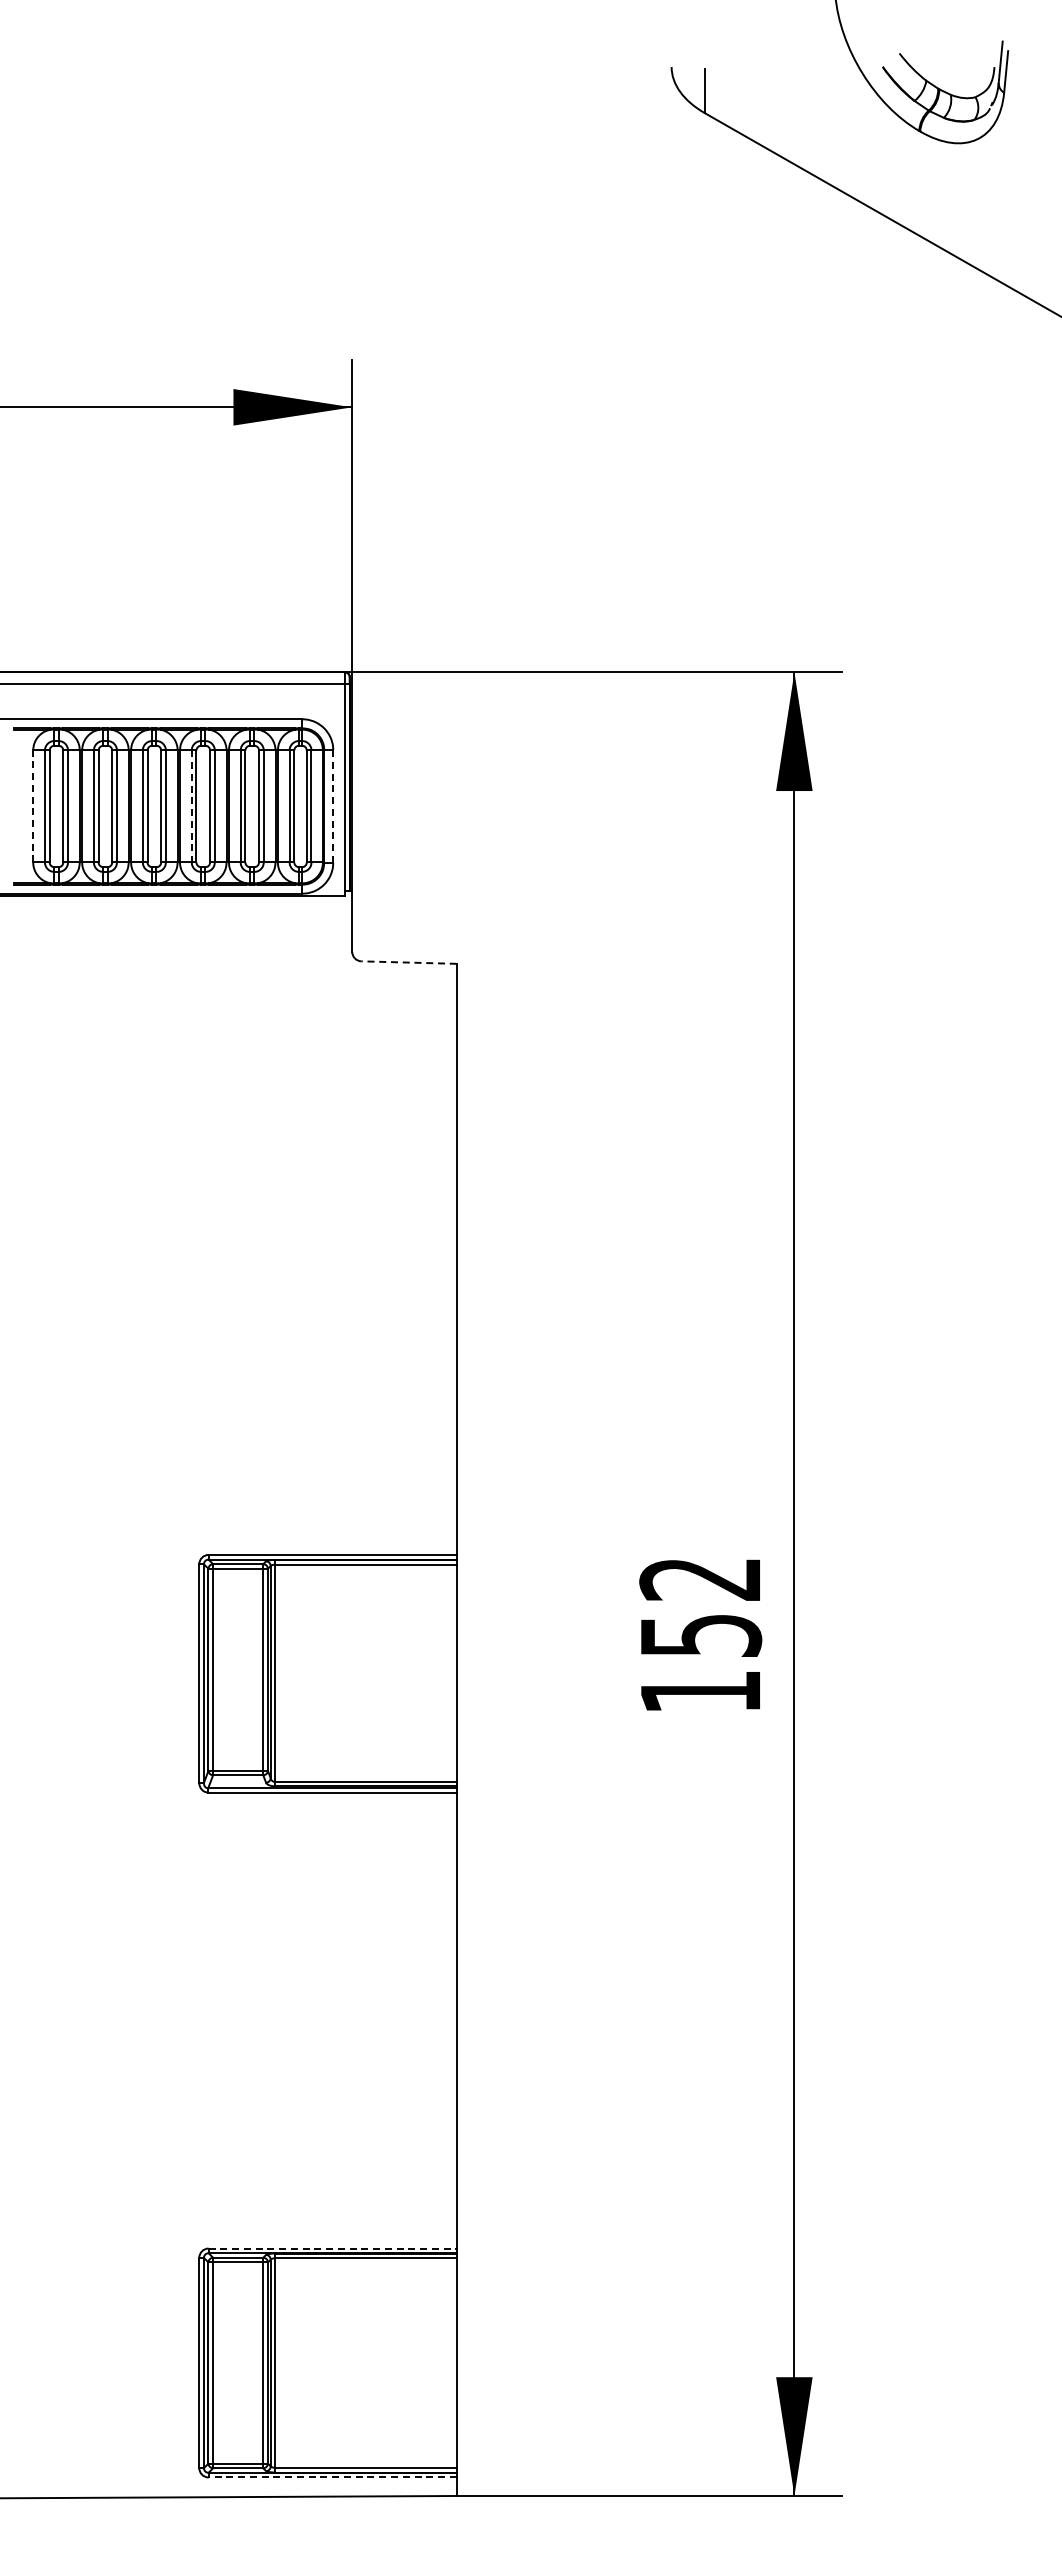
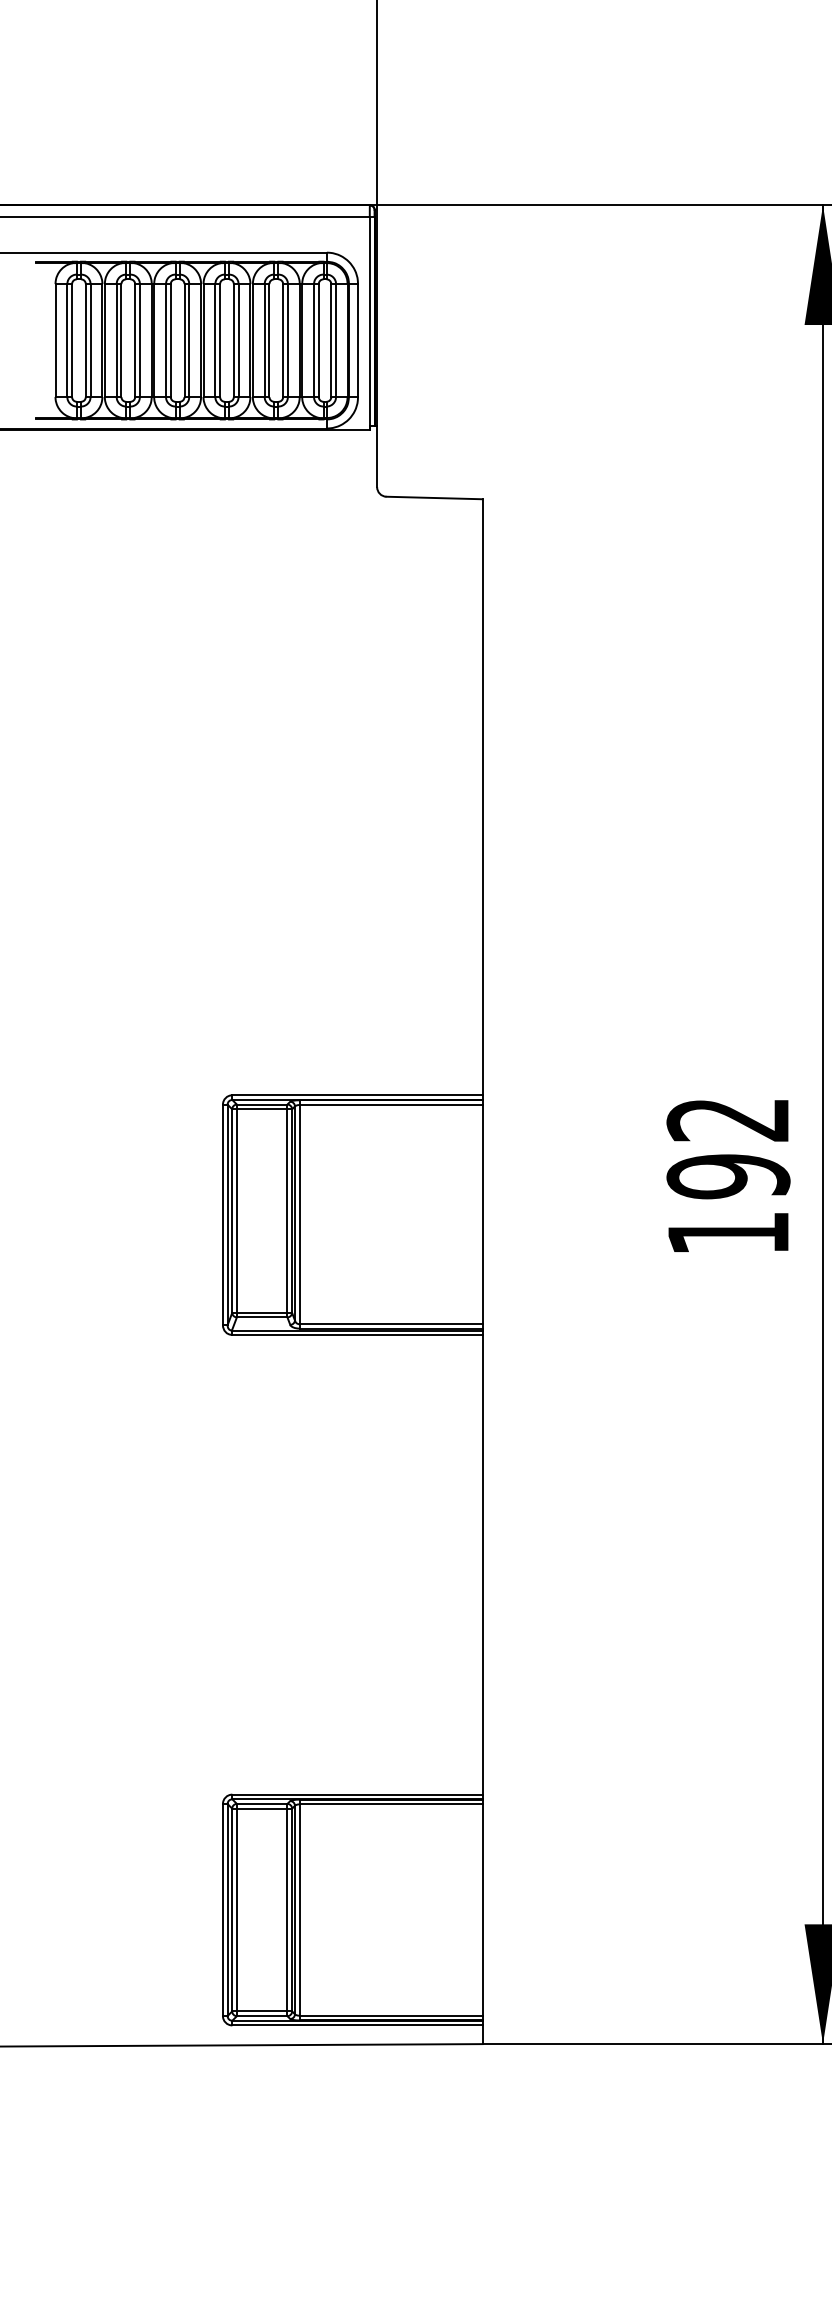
line: (33, 806) -> (55, 340), dashed -> solid
line: (191, 806) -> (215, 340), dashed -> solid
line: (333, 806) -> (358, 340), dashed -> solid
line: (409, 962) -> (434, 497), dashed -> solid
text: (700, 1635) -> (728, 1176), 152 -> 192
line: (333, 2248) -> (358, 1794), dashed -> solid
line: (332, 2477) -> (357, 2025), dashed -> solid

